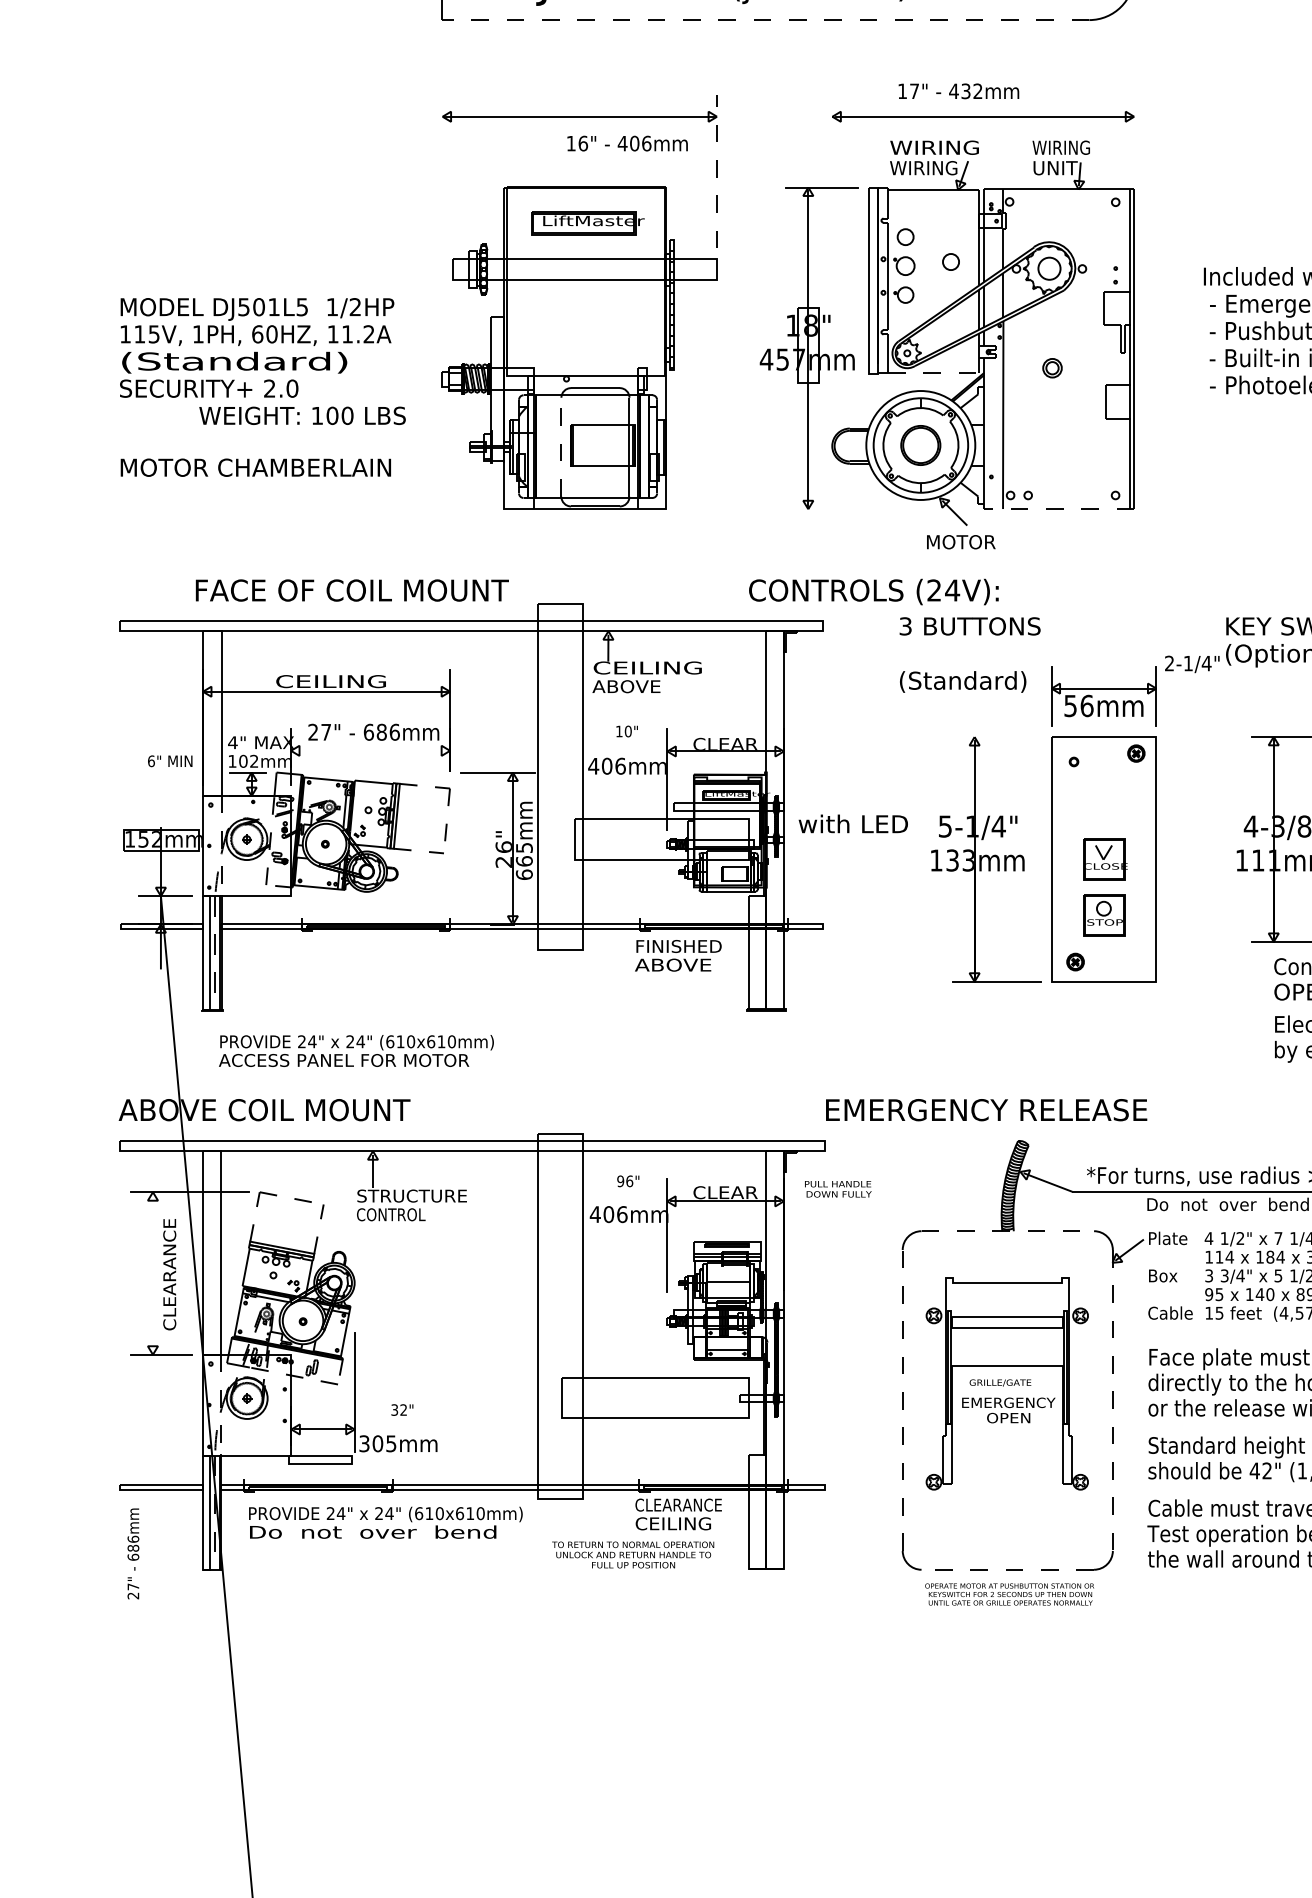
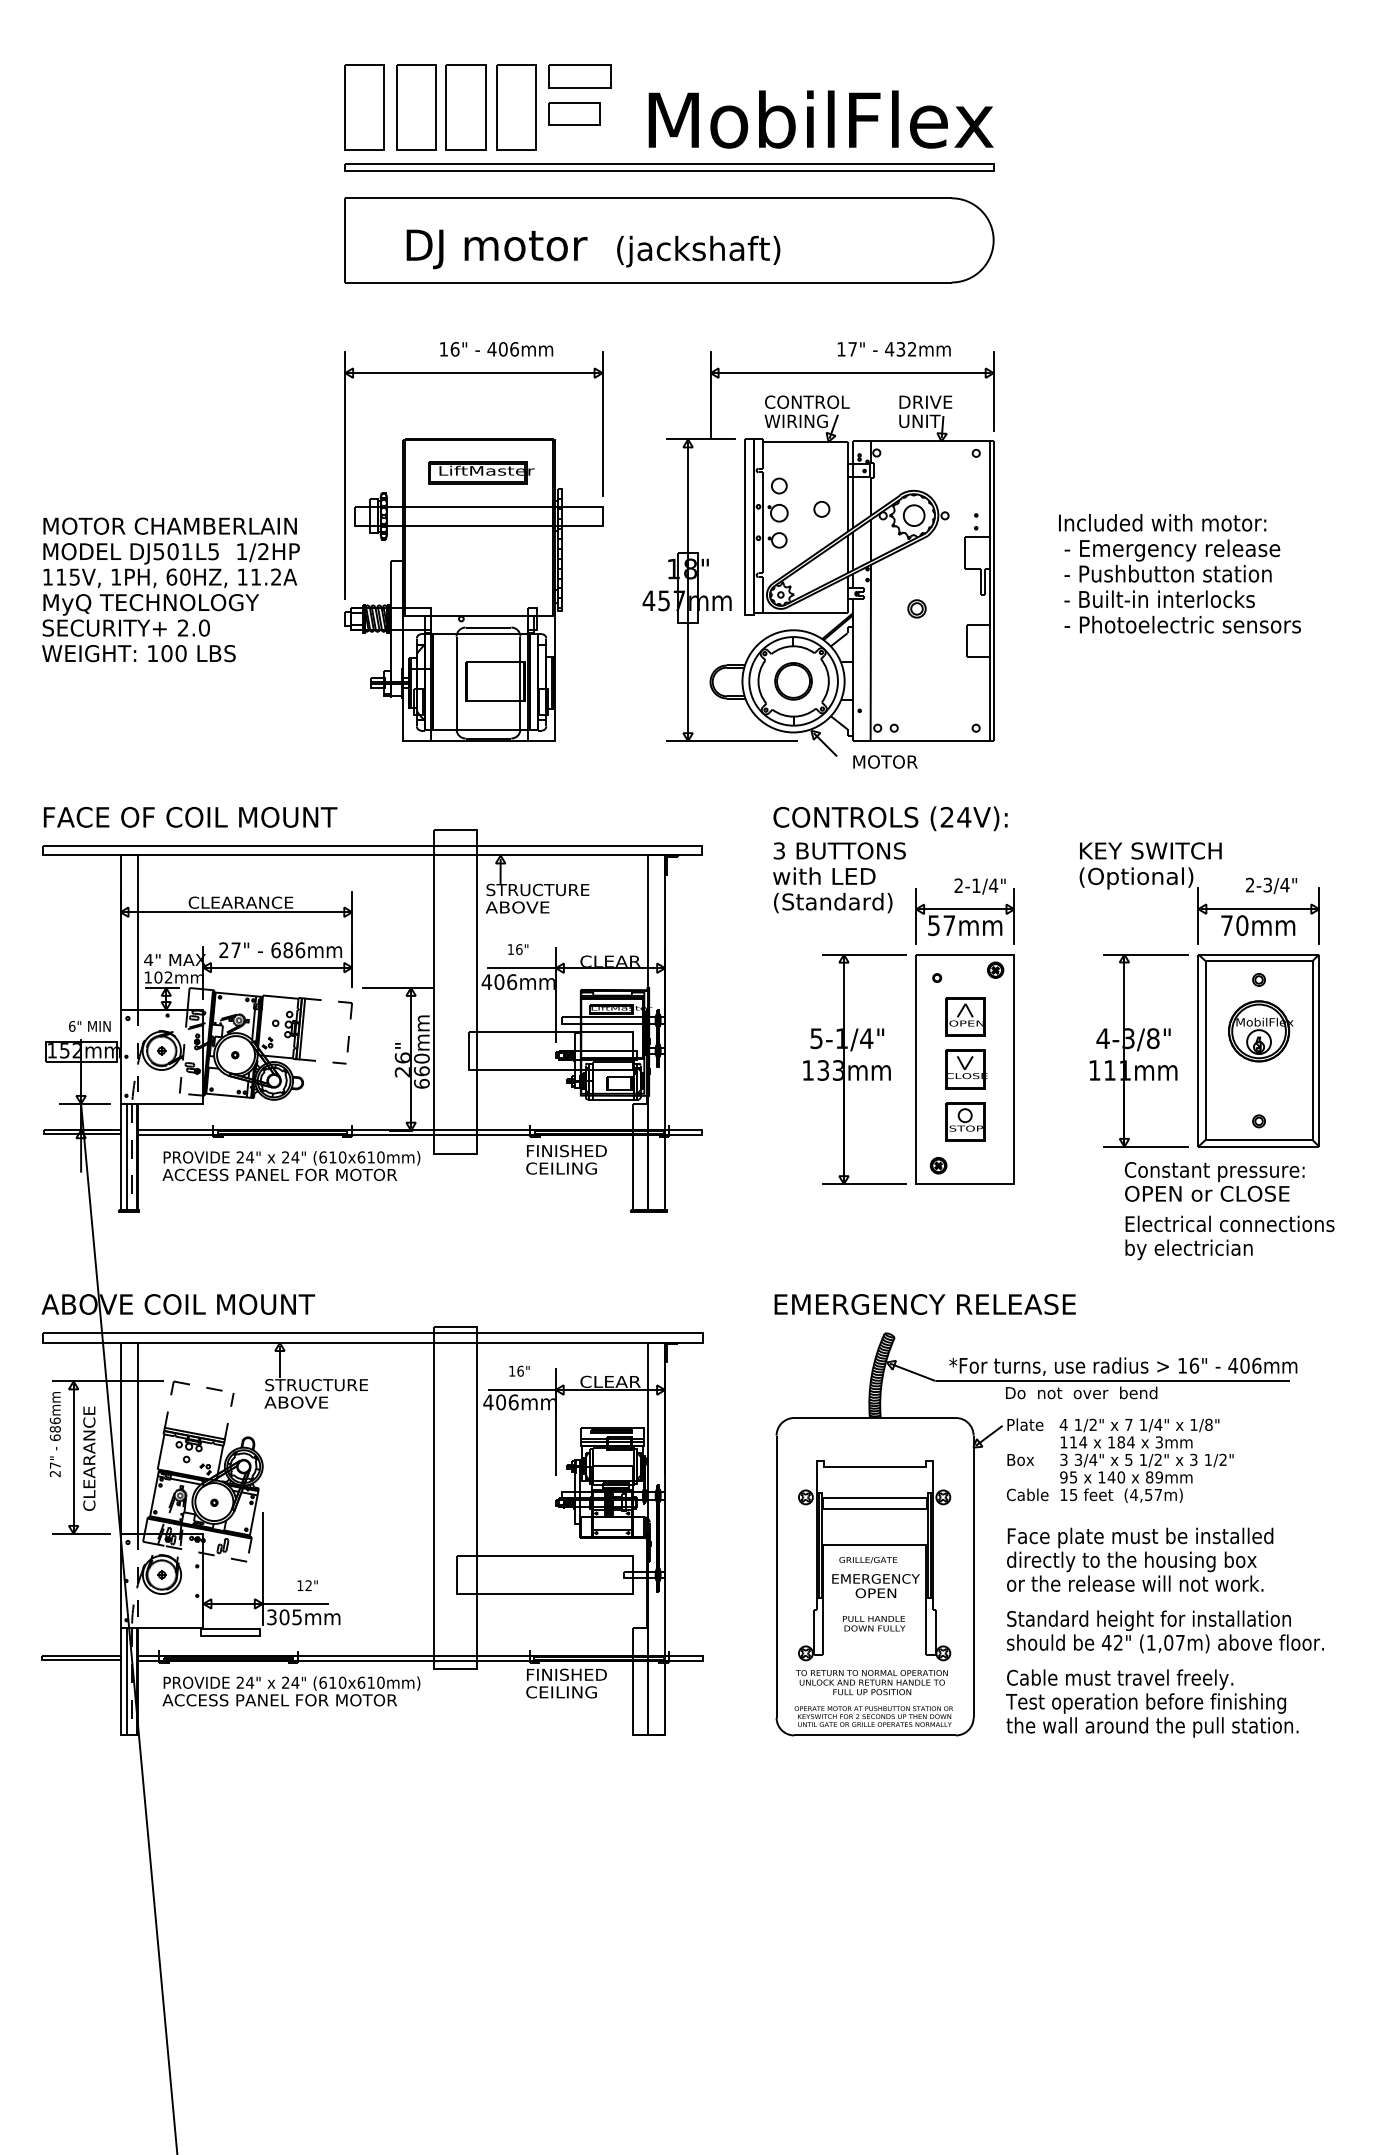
line: (765, 20) -> (647, 282), dashed -> solid
text: (958, 91) -> (893, 349), moved
line: (1134, 136) -> (993, 391), added
line: (832, 139) -> (710, 394), added
text: (627, 143) -> (496, 349), moved
text: (935, 146) -> (807, 401), WIRING -> CONTROL
text: (1061, 146) -> (925, 401), WIRING -> DRIVE
line: (717, 171) -> (602, 424), dashed -> solid
line: (442, 225) -> (345, 475), added
text: (236, 363) -> (151, 604), (Standard) -> MyQ TECHNOLOGY
line: (933, 373) -> (805, 613), dashed -> solid
text: (302, 415) -> (138, 653), moved
line: (561, 446) -> (456, 682), dashed -> solid
text: (255, 466) -> (169, 525), moved
line: (1058, 508) -> (922, 740), dashed -> solid
line: (855, 509) -> (732, 741), added
text: (961, 541) -> (885, 761), moved
text: (352, 589) -> (190, 816), moved
text: (873, 591) -> (890, 818), moved
text: (1191, 664) -> (979, 886), moved
text: (647, 667) -> (537, 889), CEILING -> STRUCTURE
text: (330, 681) -> (240, 902), CEILING -> CLEARANCE
text: (1087, 705) -> (949, 925), 56mm -> 57mm
text: (628, 731) -> (519, 949), 10" -> 16"
line: (996, 736) -> (864, 954), added
line: (370, 750) -> (277, 967), added
line: (630, 751) -> (521, 968), added
text: (169, 761) -> (89, 1026), moved
part: (1104, 802) -> (965, 1016), added
text: (853, 823) -> (824, 875), moved
text: (523, 847) -> (421, 1058), 665mm -> 660mm
text: (672, 965) -> (560, 1168), ABOVE -> CEILING
text: (356, 1051) -> (291, 1166), moved
text: (985, 1110) -> (924, 1304), moved
text: (619, 1180) -> (511, 1370), 96" -> 16"
text: (838, 1189) -> (874, 1623), moved
line: (630, 1201) -> (521, 1390), added
text: (390, 1214) -> (296, 1402), CONTROL -> ABOVE
line: (1008, 1231) -> (875, 1418), dashed -> solid
line: (152, 1273) -> (73, 1457), added
line: (902, 1400) -> (776, 1576), dashed -> solid
line: (1112, 1401) -> (973, 1577), dashed -> solid
text: (394, 1409) -> (300, 1585), 32" -> 12"
line: (389, 1429) -> (295, 1603), added
text: (678, 1504) -> (566, 1674), CLEARANCE -> FINISHED
text: (372, 1531) -> (279, 1699), Do  not  over  bend -> ACCESS PANEL FOR MOTOR
text: (132, 1553) -> (54, 1434), moved
text: (632, 1554) -> (871, 1682), moved
line: (1008, 1569) -> (875, 1735), dashed -> solid
text: (1009, 1594) -> (873, 1716), moved

